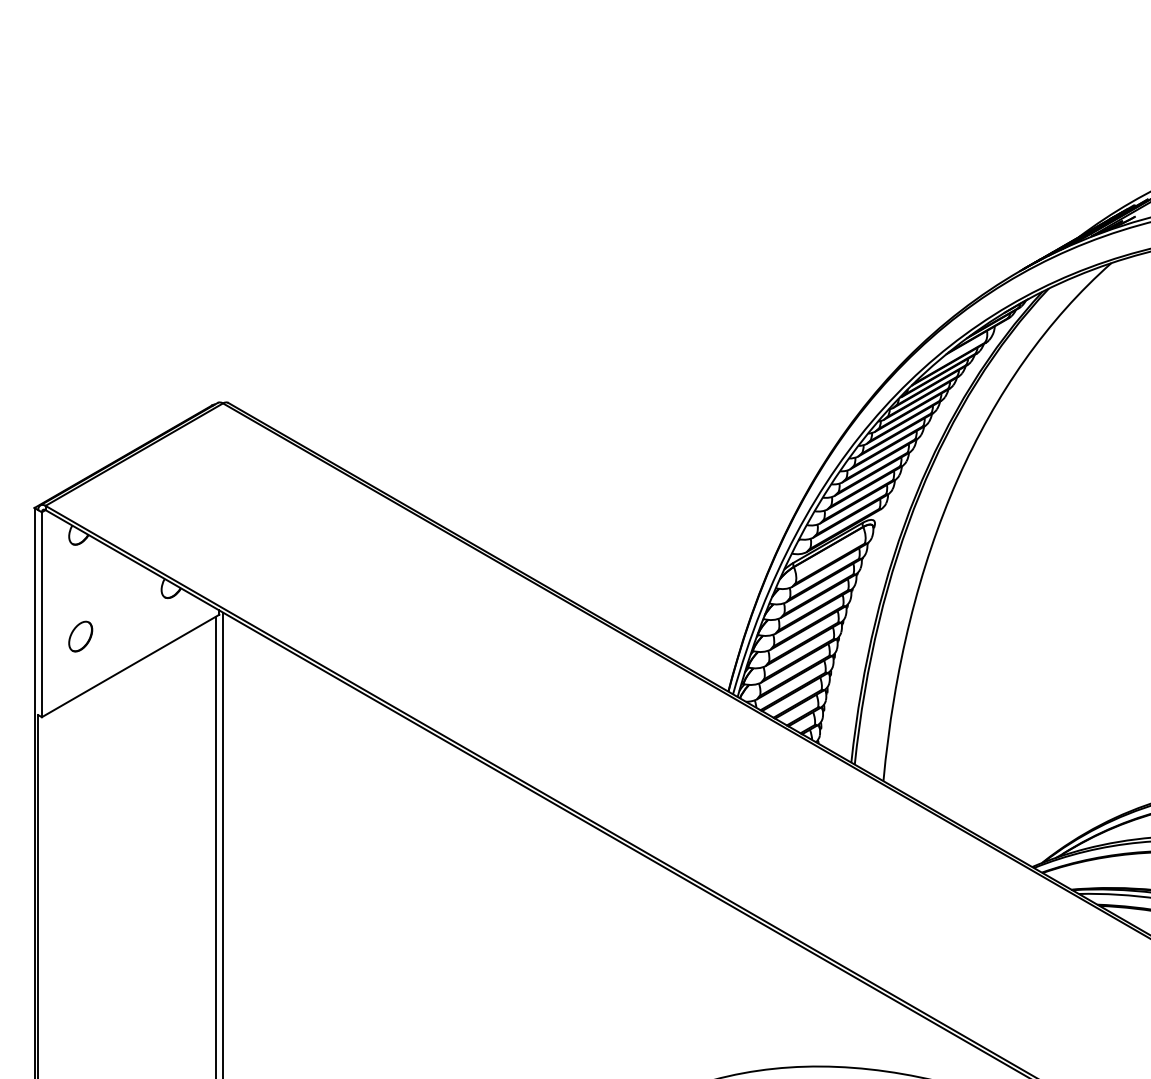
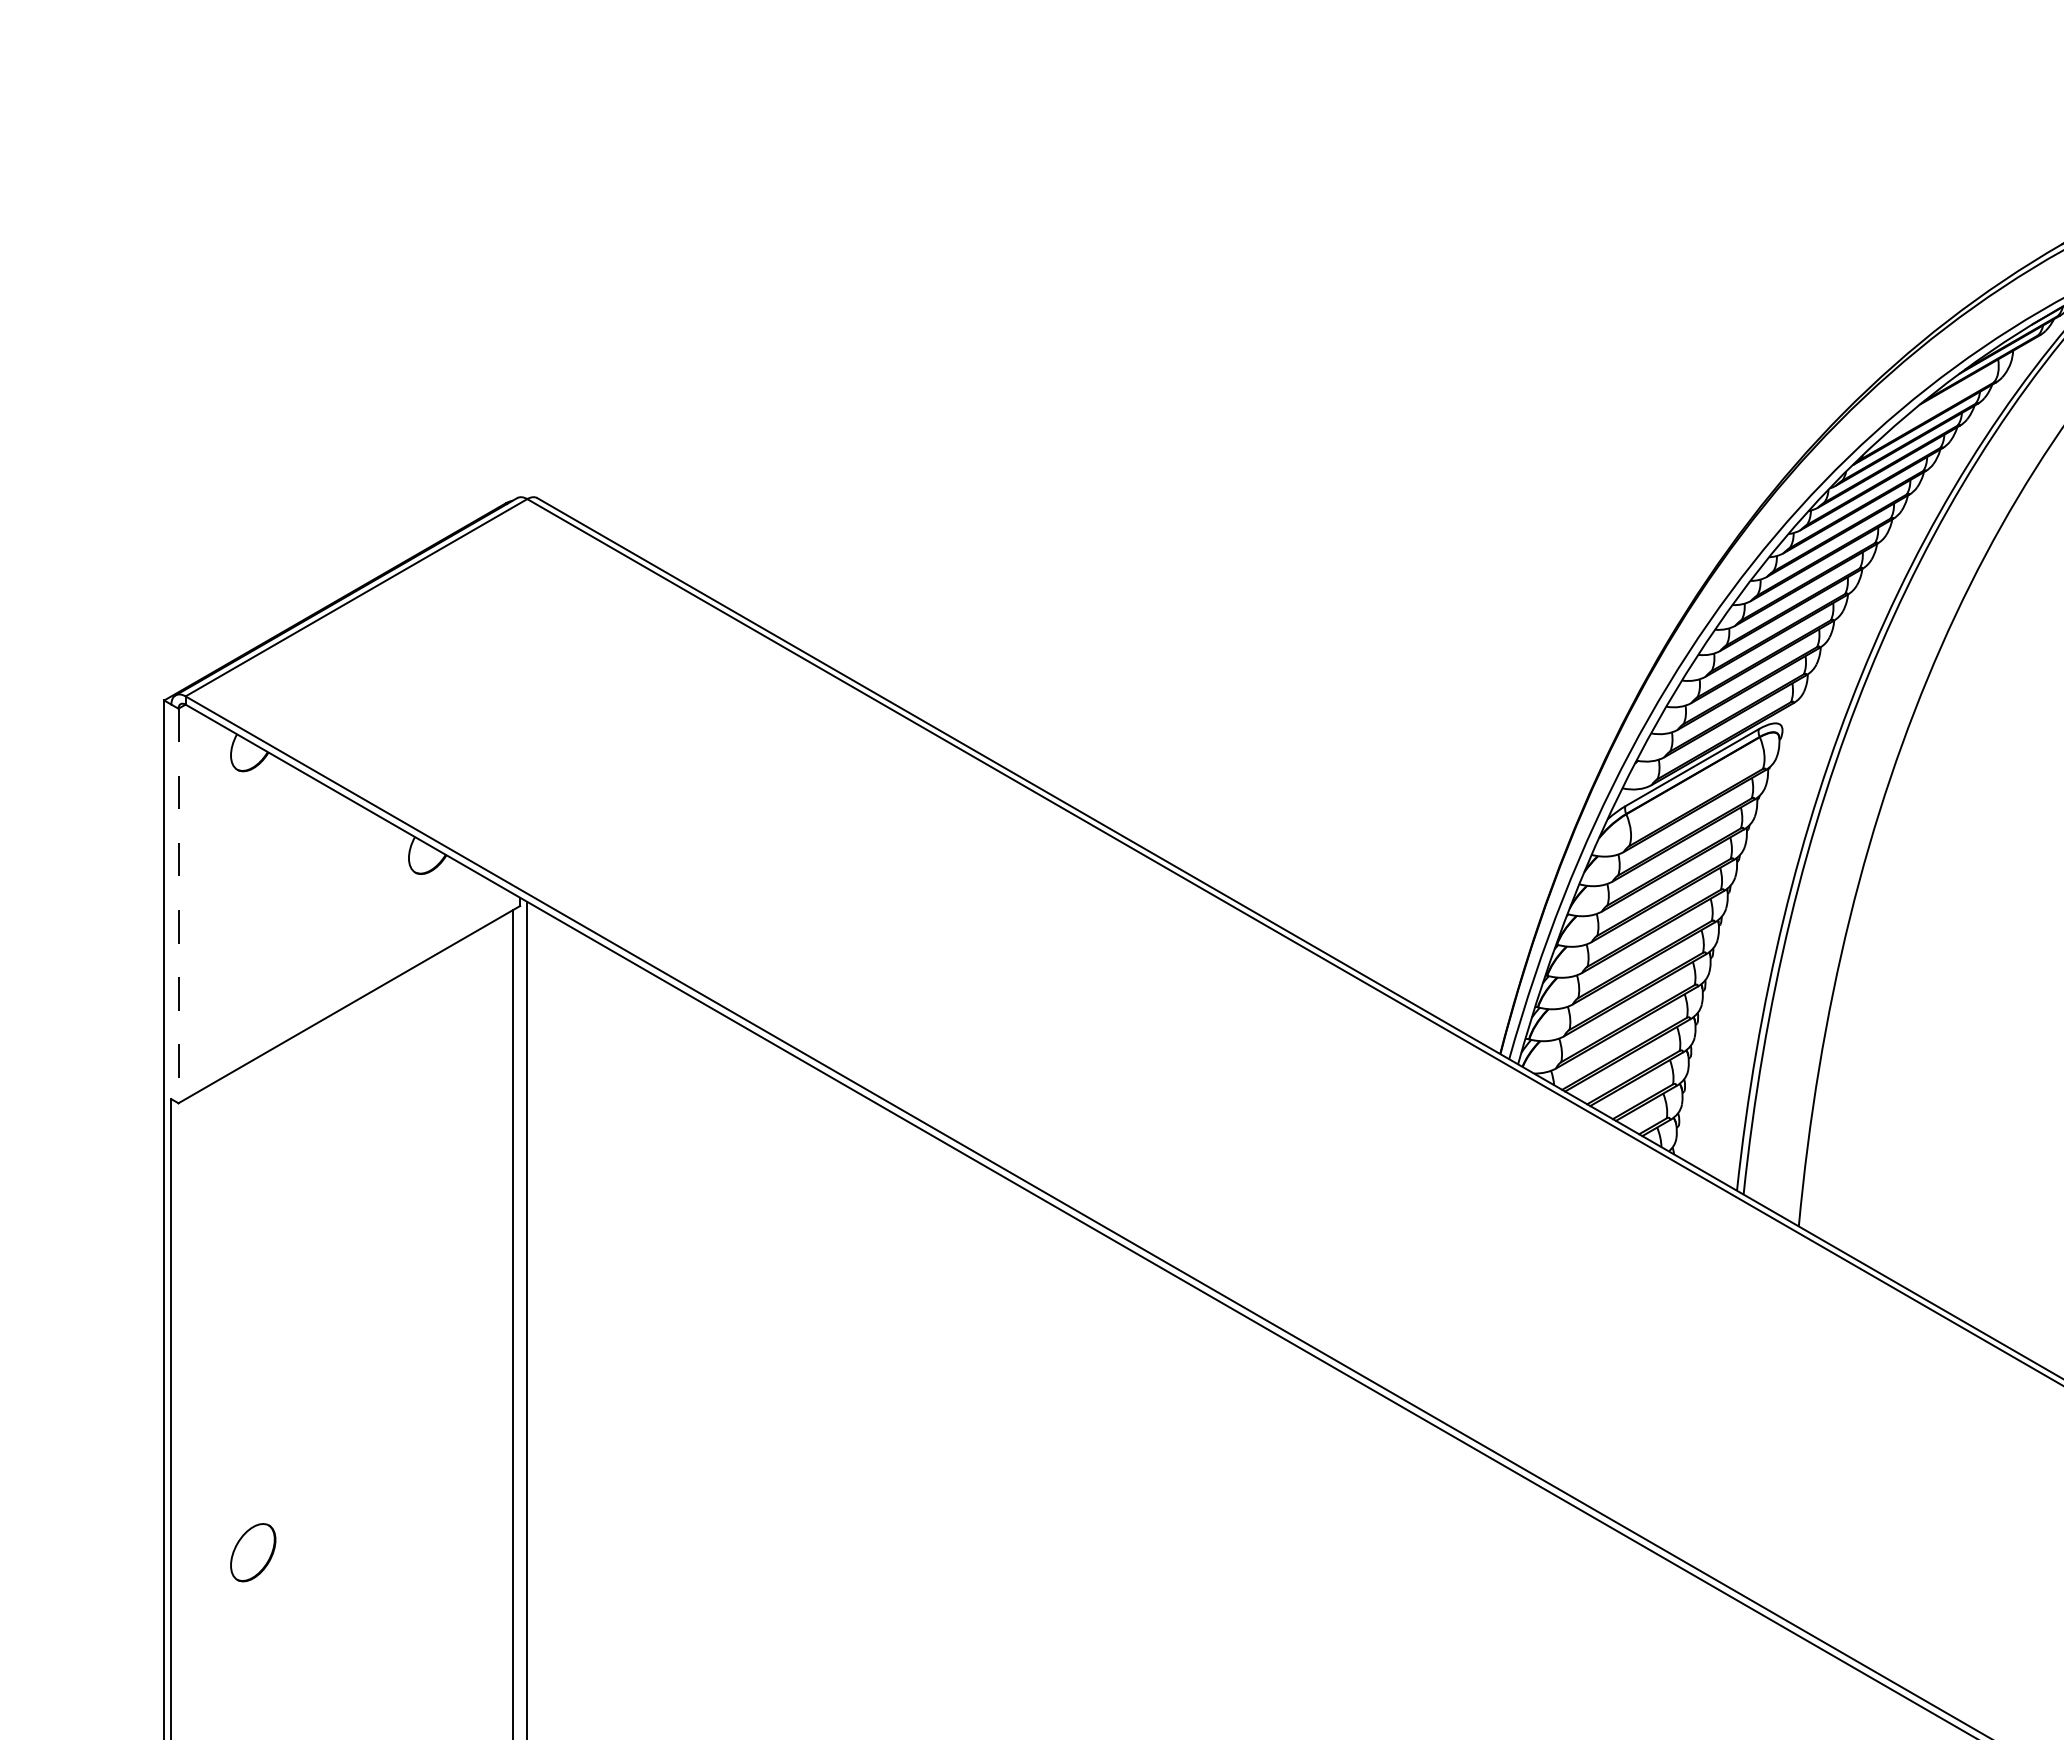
line: (41, 615) -> (177, 907), solid -> dashed
part: (80, 636) -> (252, 1552), moved

